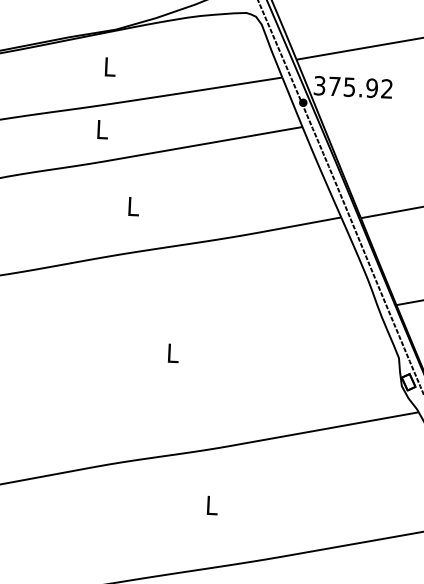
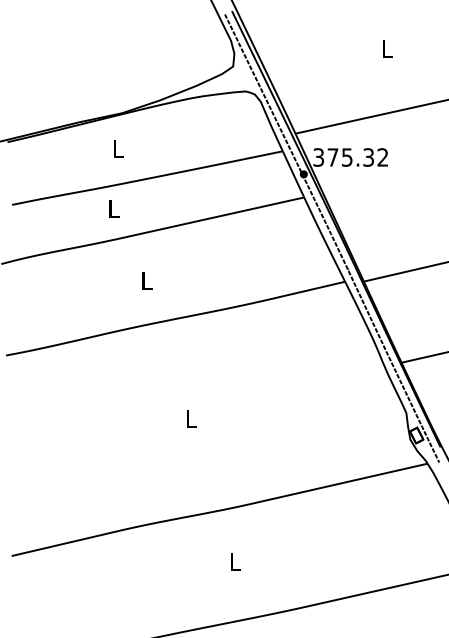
text: (371, 88) -> (368, 157), 375.92 -> 375.32

